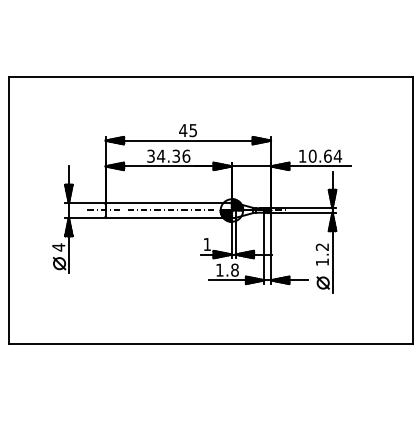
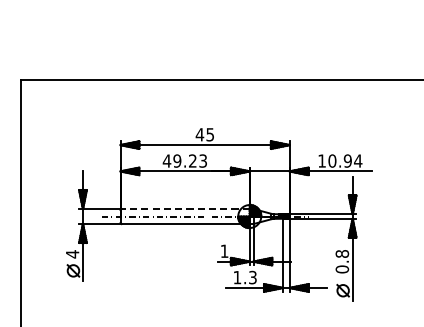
text: (168, 155) -> (184, 160), 34.36 -> 49.23
text: (327, 155) -> (347, 160), 10.64 -> 10.94
line: (169, 203) -> (185, 209), solid -> dashed
text: (321, 254) -> (341, 261), 1.2 -> 0.8
text: (234, 269) -> (252, 276), 1.8 -> 1.3

